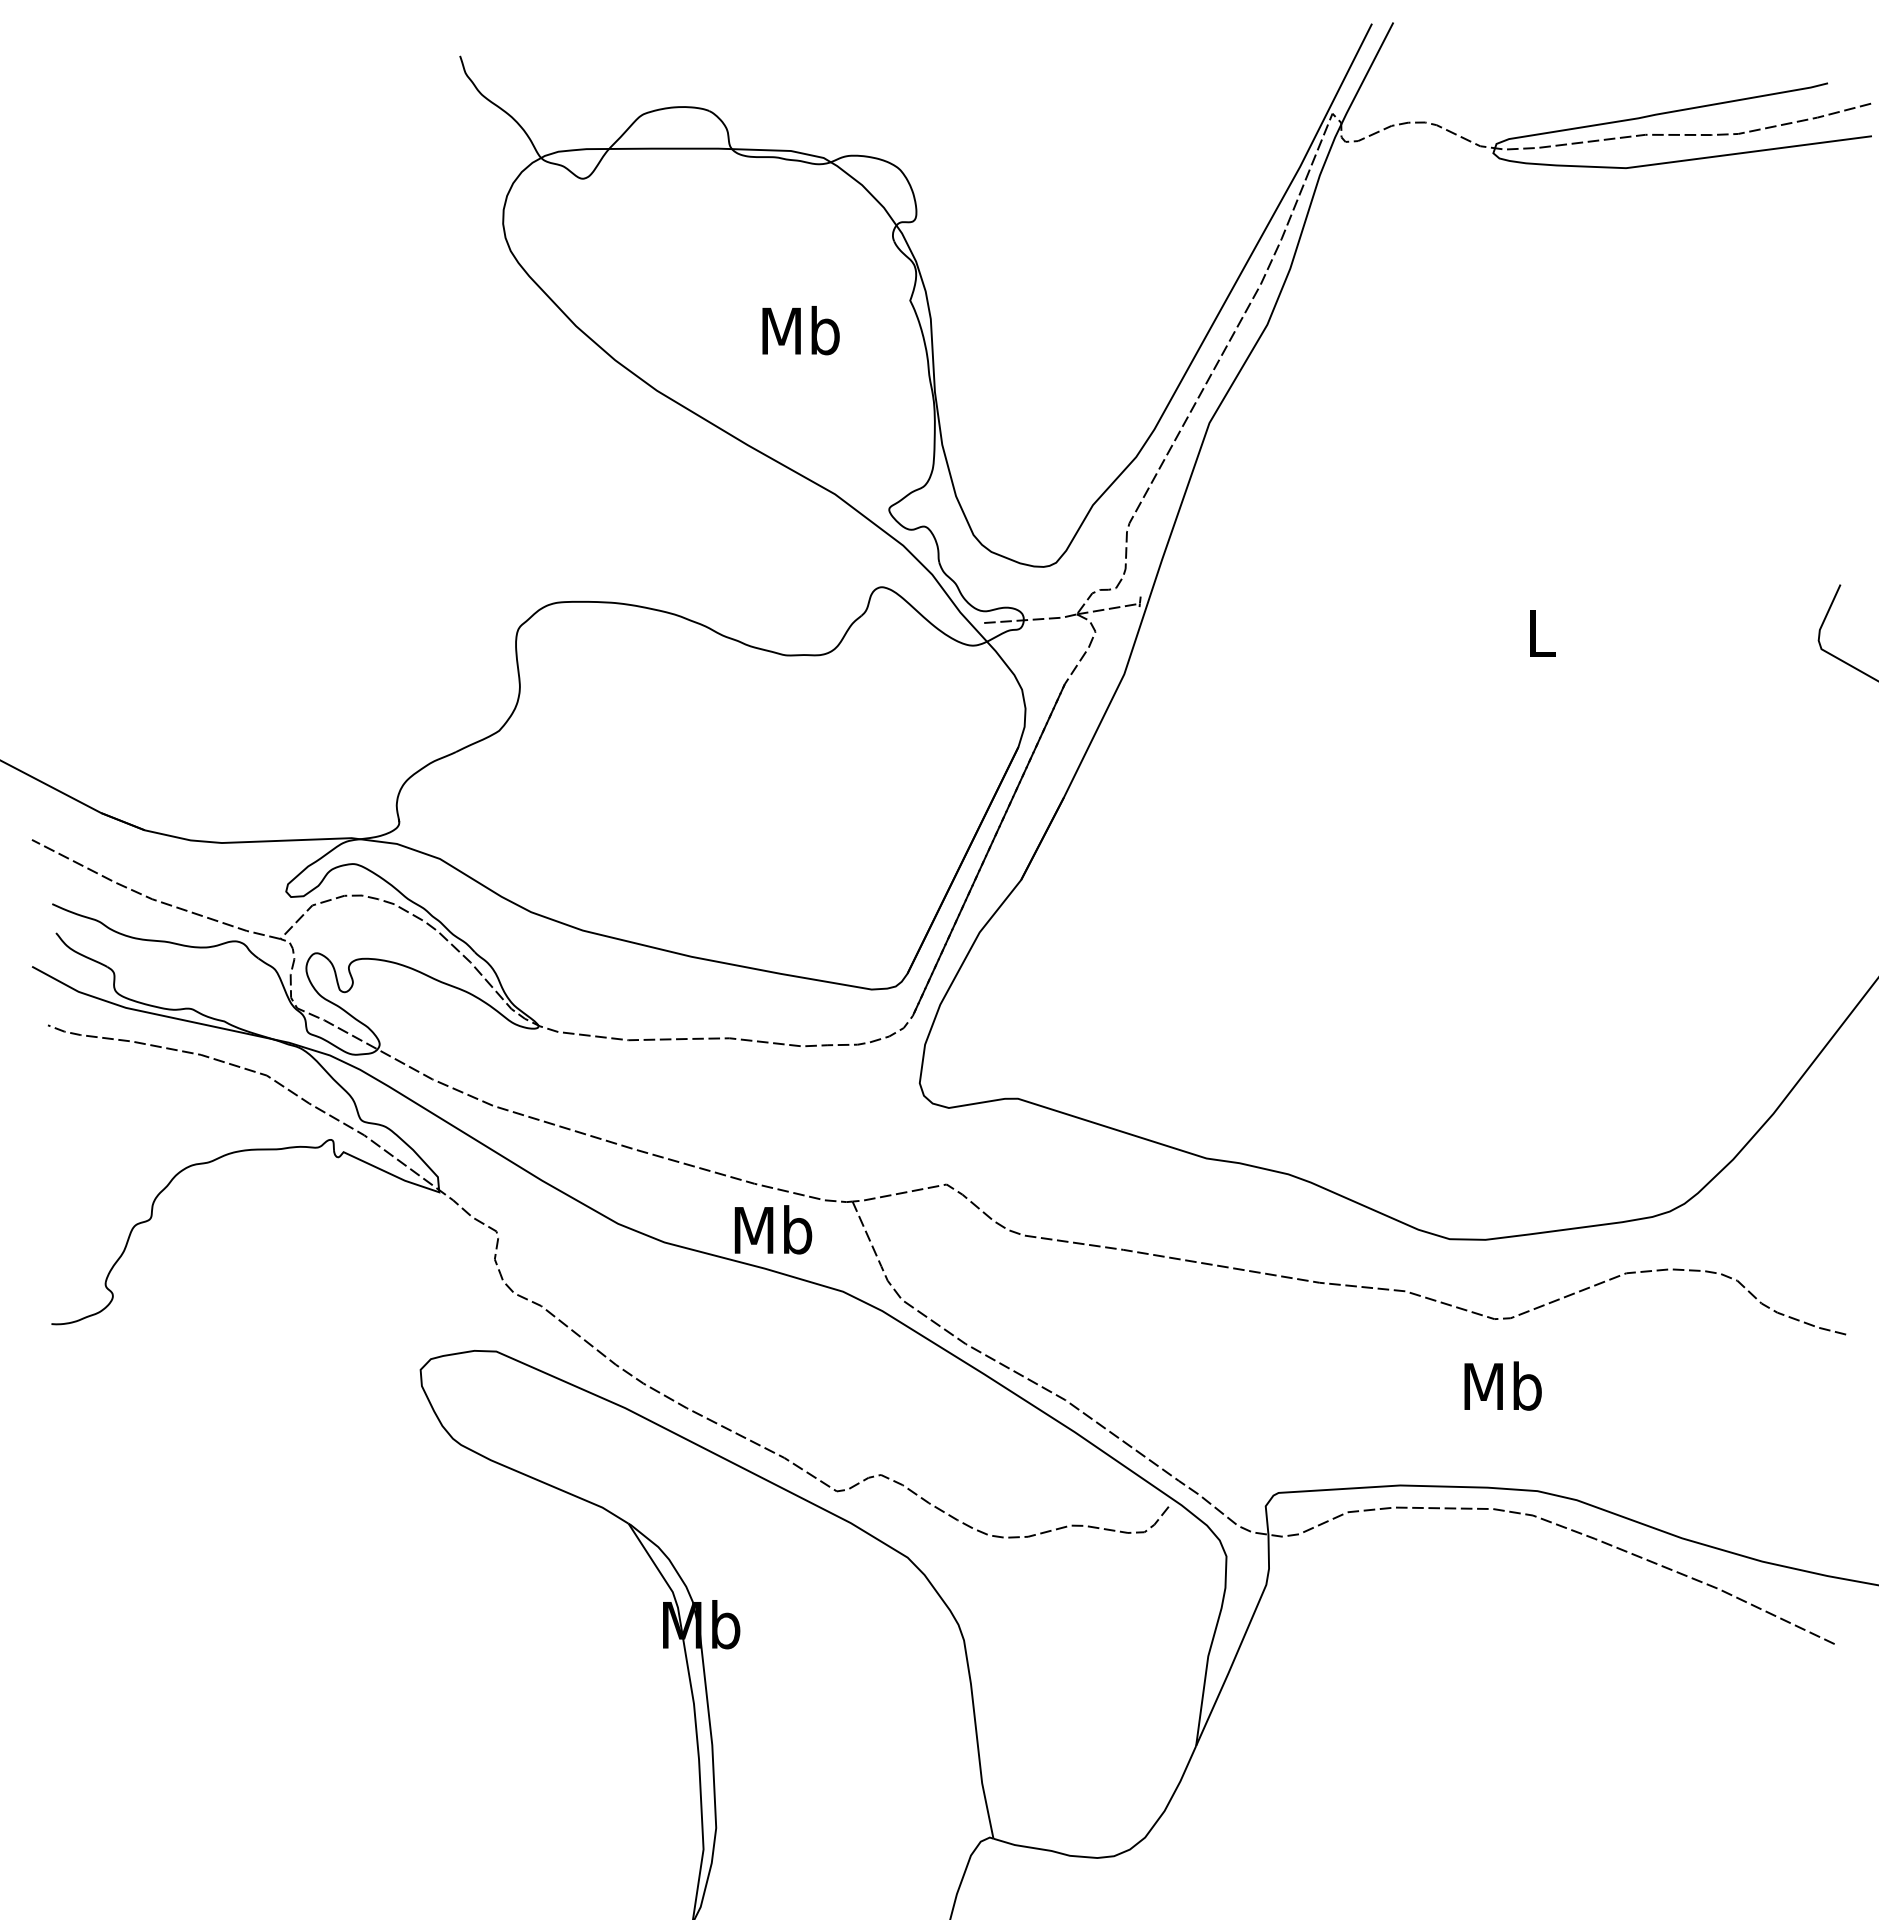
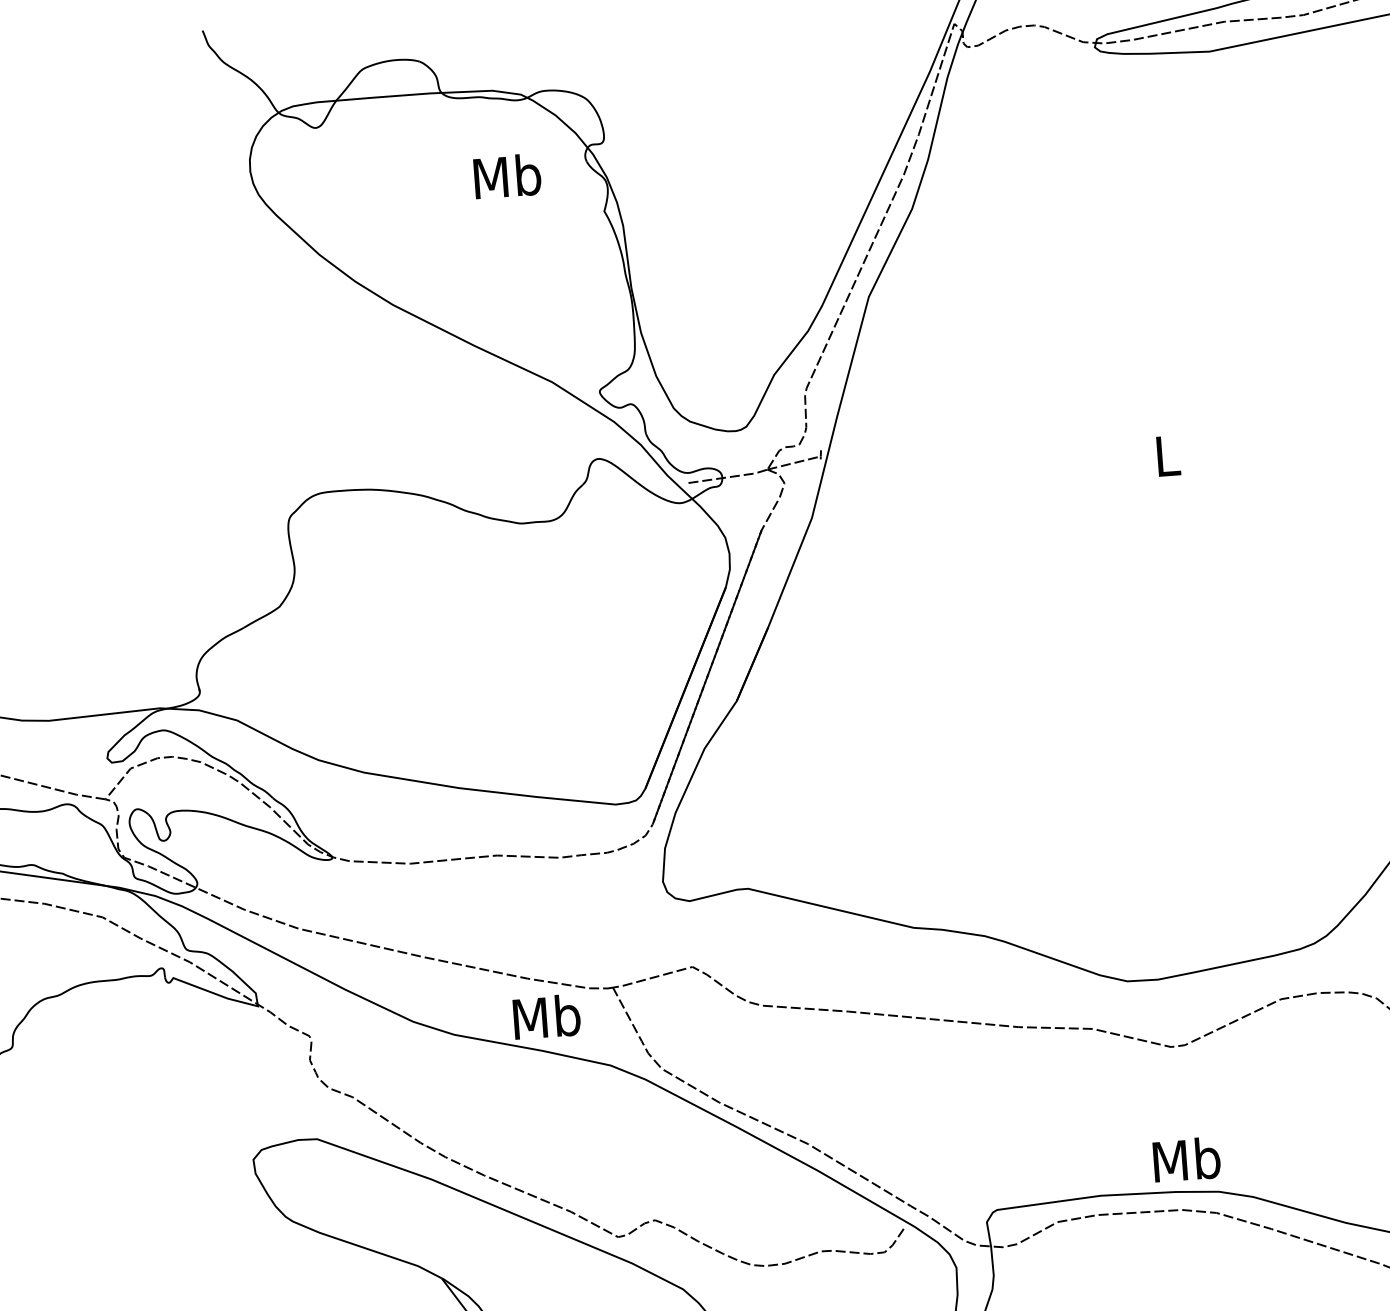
text: (800, 330) -> (507, 176), moved
text: (1502, 1385) -> (1186, 1159), moved

